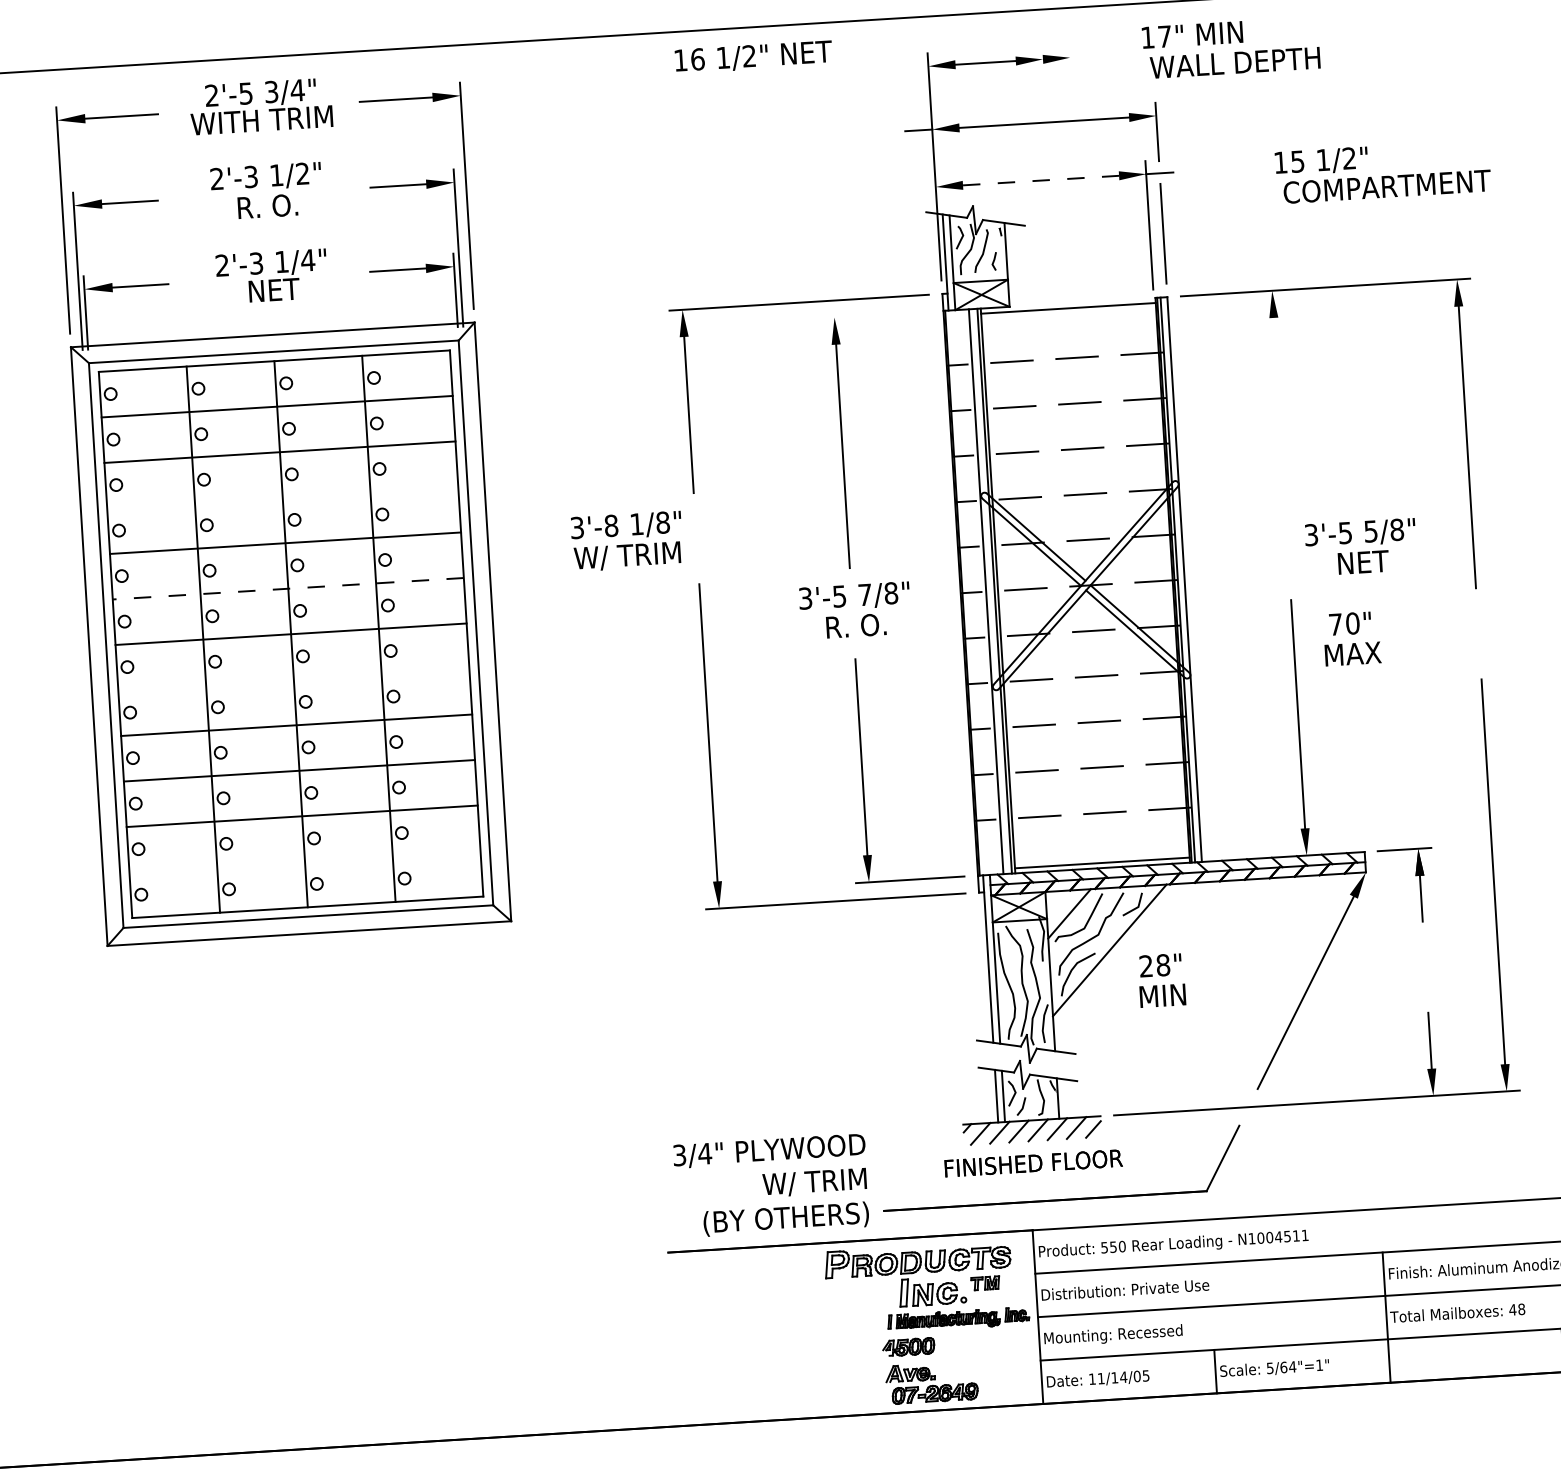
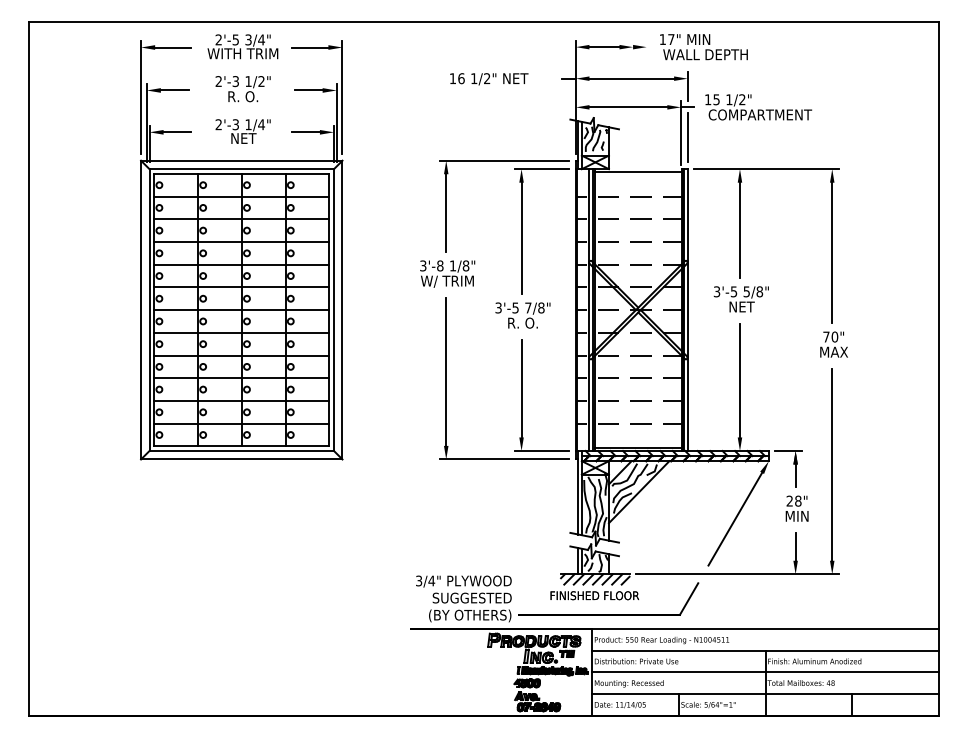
text: (1230, 48) -> (703, 47), moved
text: (754, 57) -> (489, 79), moved
text: (1382, 172) -> (758, 107), moved
line: (1041, 180) -> (628, 107), dashed -> solid
line: (876, 315) -> (542, 169), added
line: (1278, 413) -> (739, 230), added
line: (282, 496) -> (241, 241), added
text: (626, 540) -> (447, 273), moved
text: (1359, 547) -> (740, 299), moved
line: (287, 589) -> (241, 287), dashed -> solid
text: (1350, 638) -> (833, 344), moved
line: (293, 679) -> (241, 332), added
line: (304, 861) -> (241, 423), added
text: (1160, 980) -> (796, 508), moved
text: (786, 1184) -> (471, 598), W/ TRIM -> SUGGESTED

